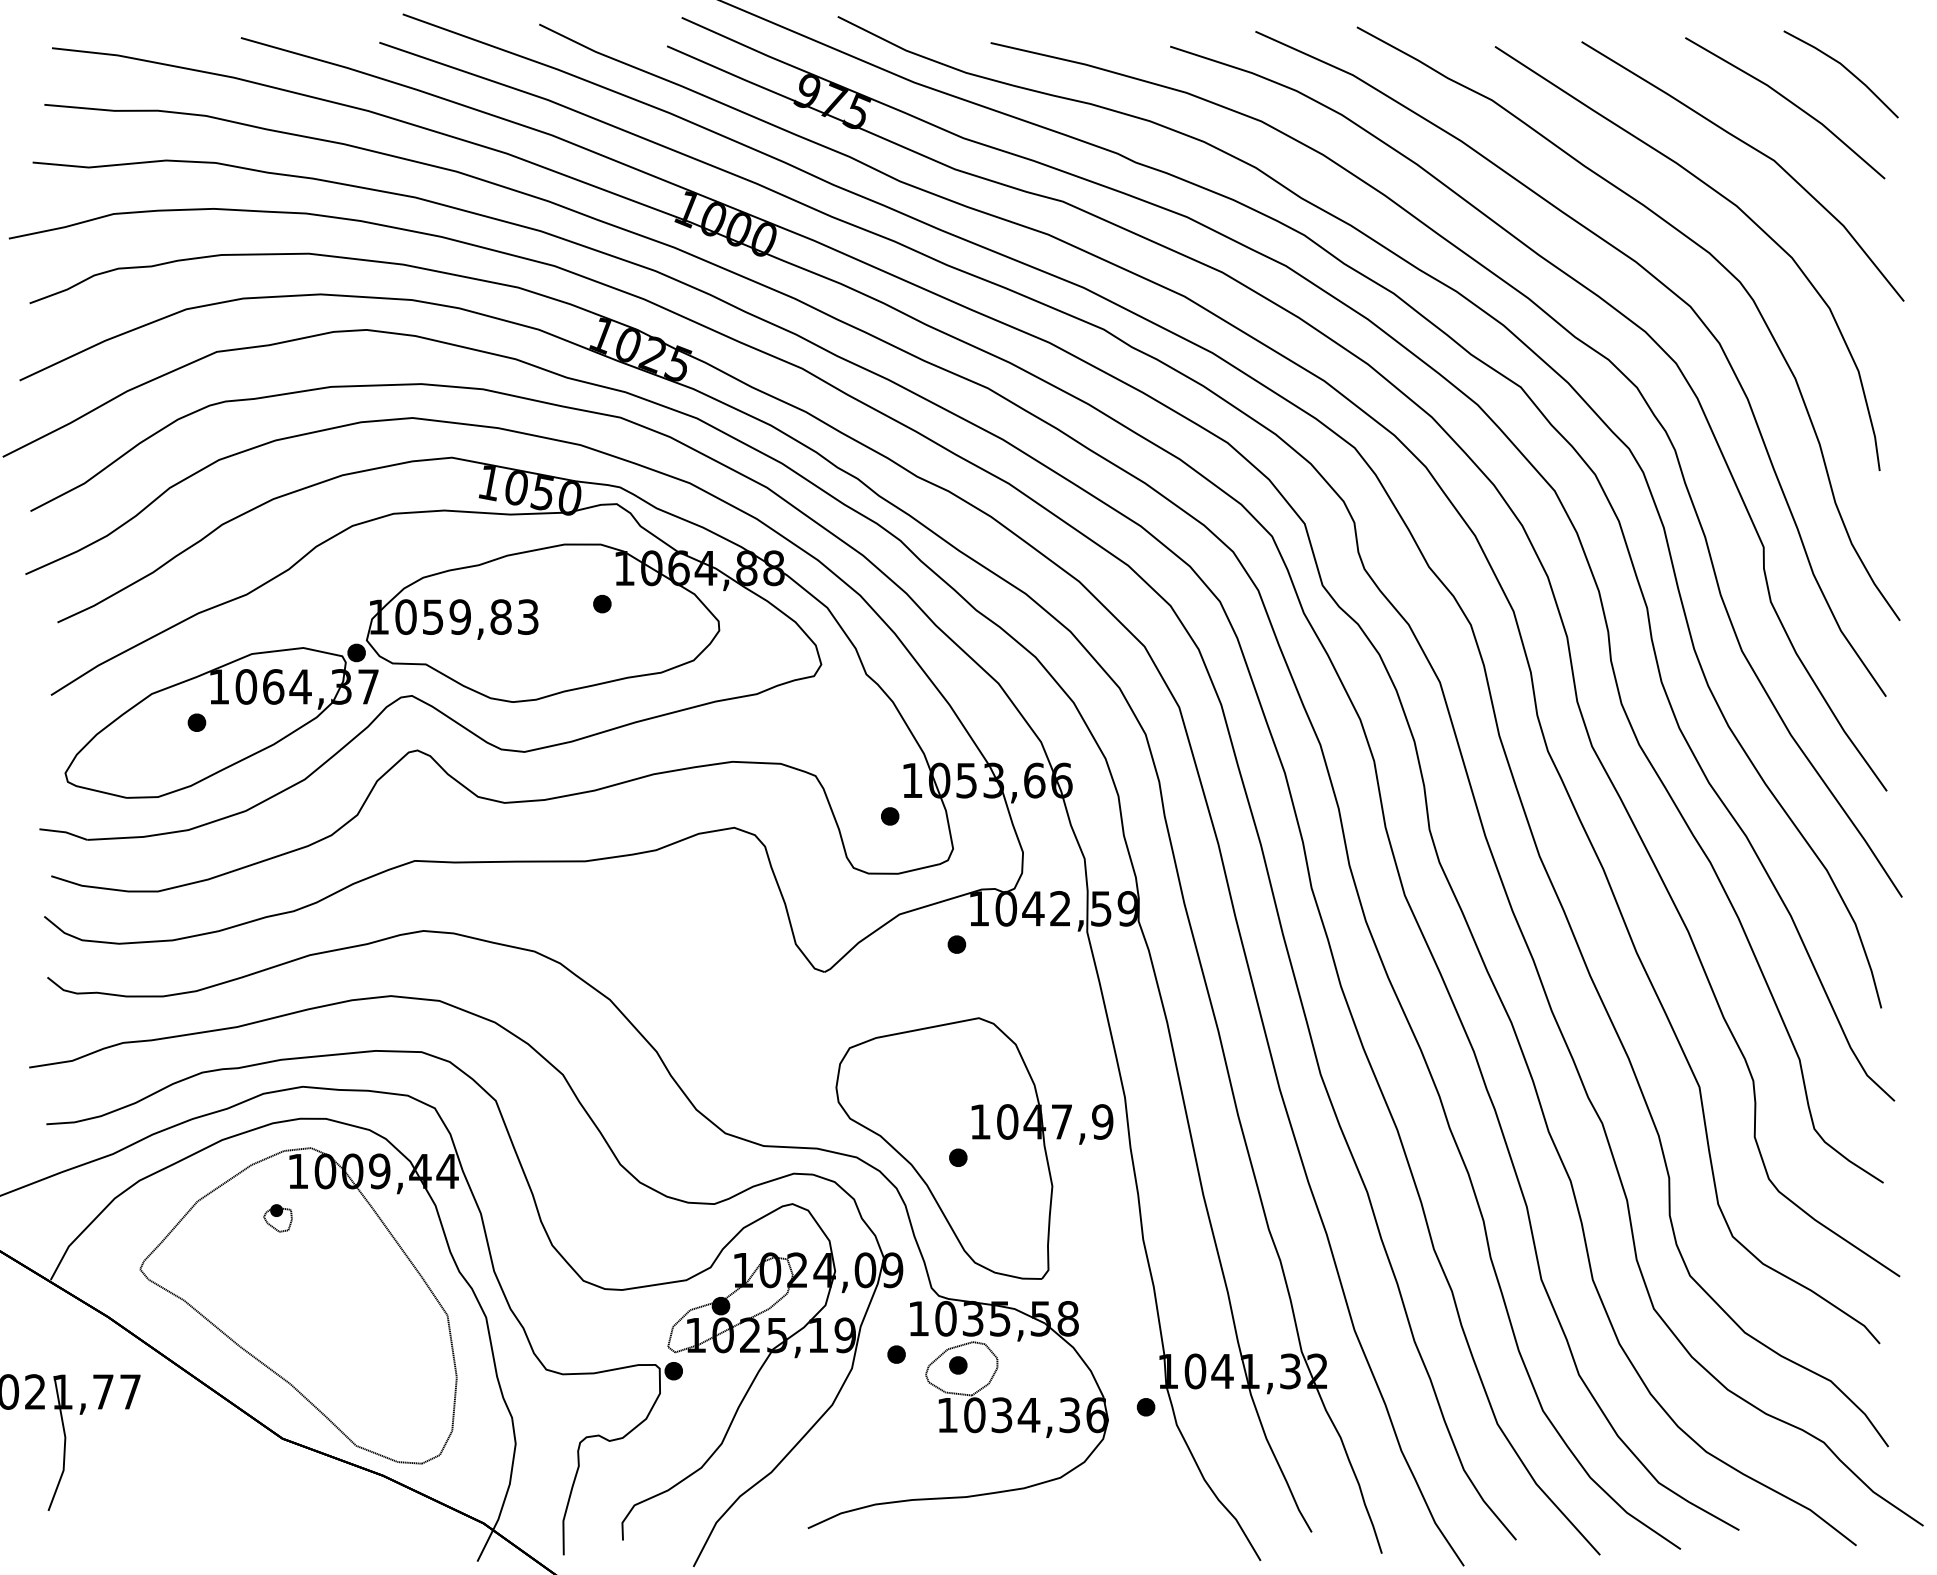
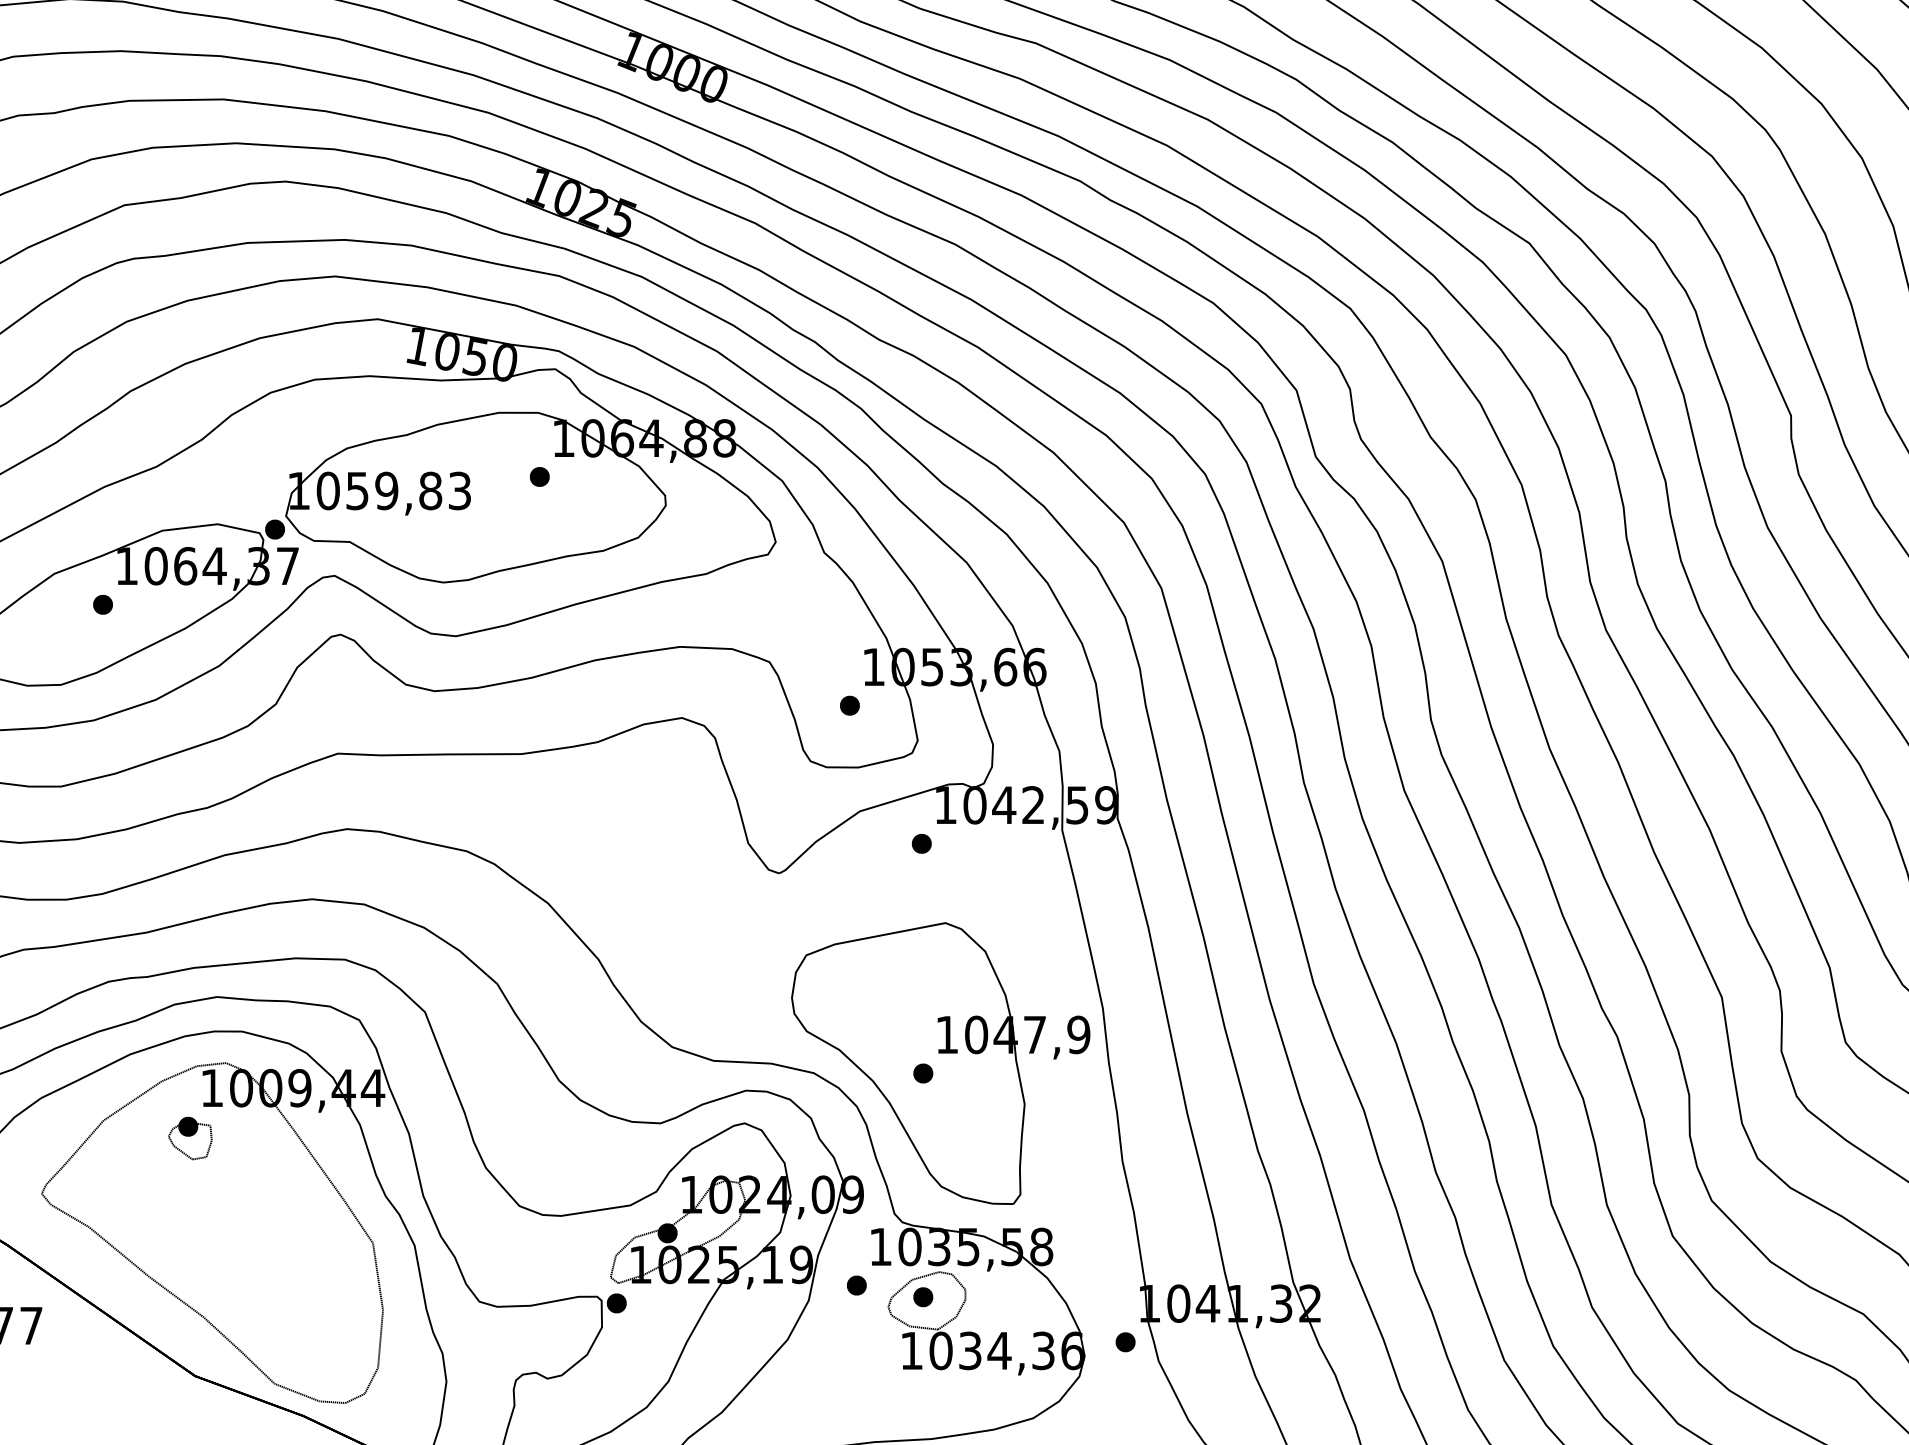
part: (277, 1218) -> (189, 1138), size x1.43

